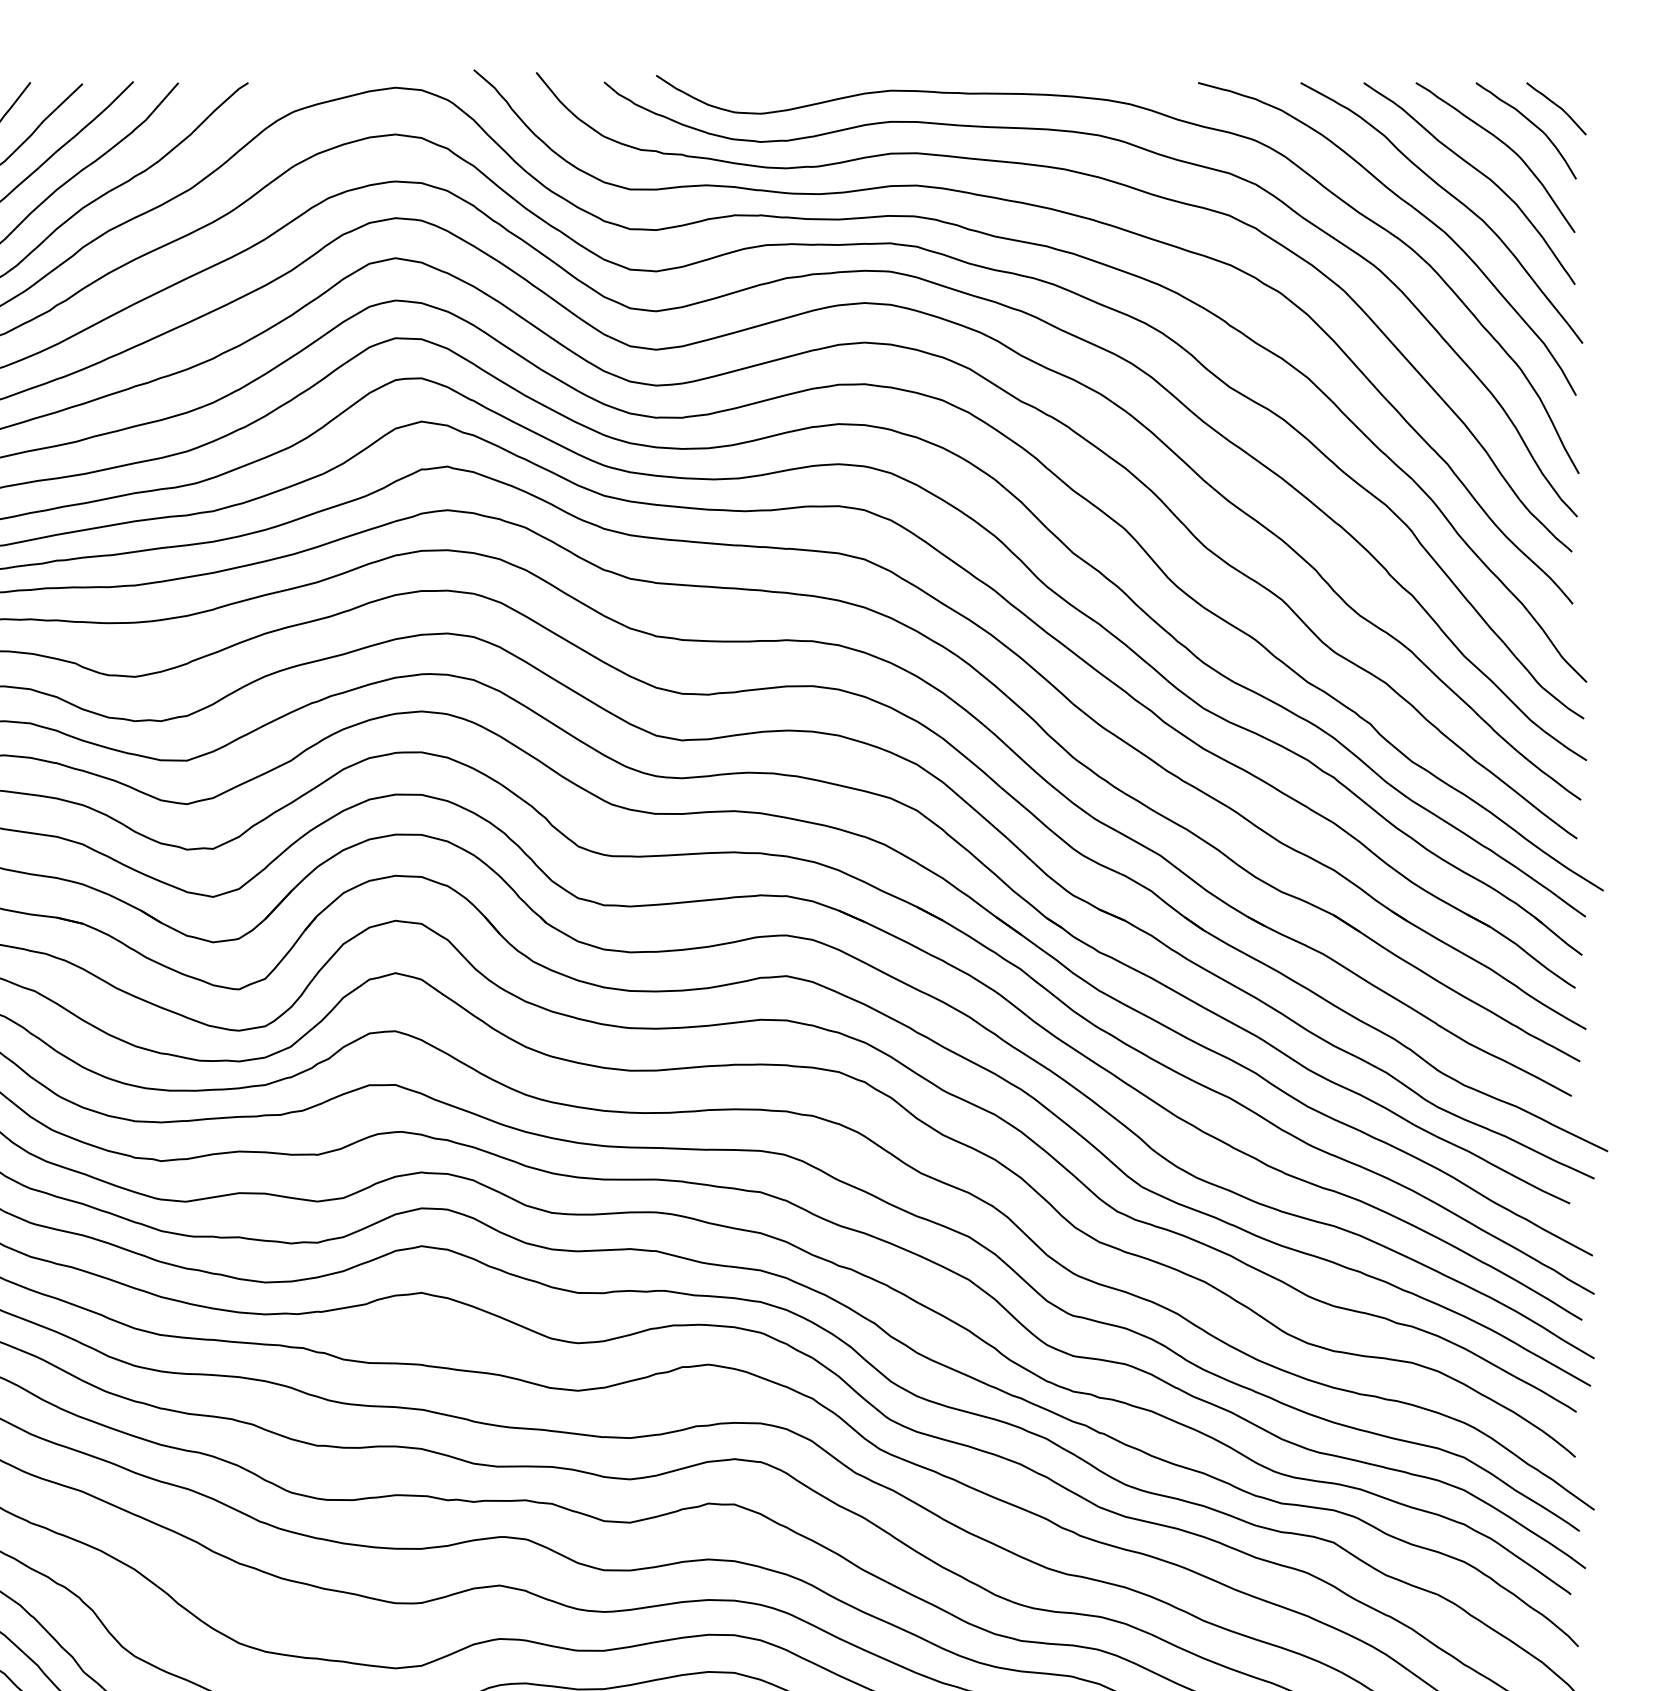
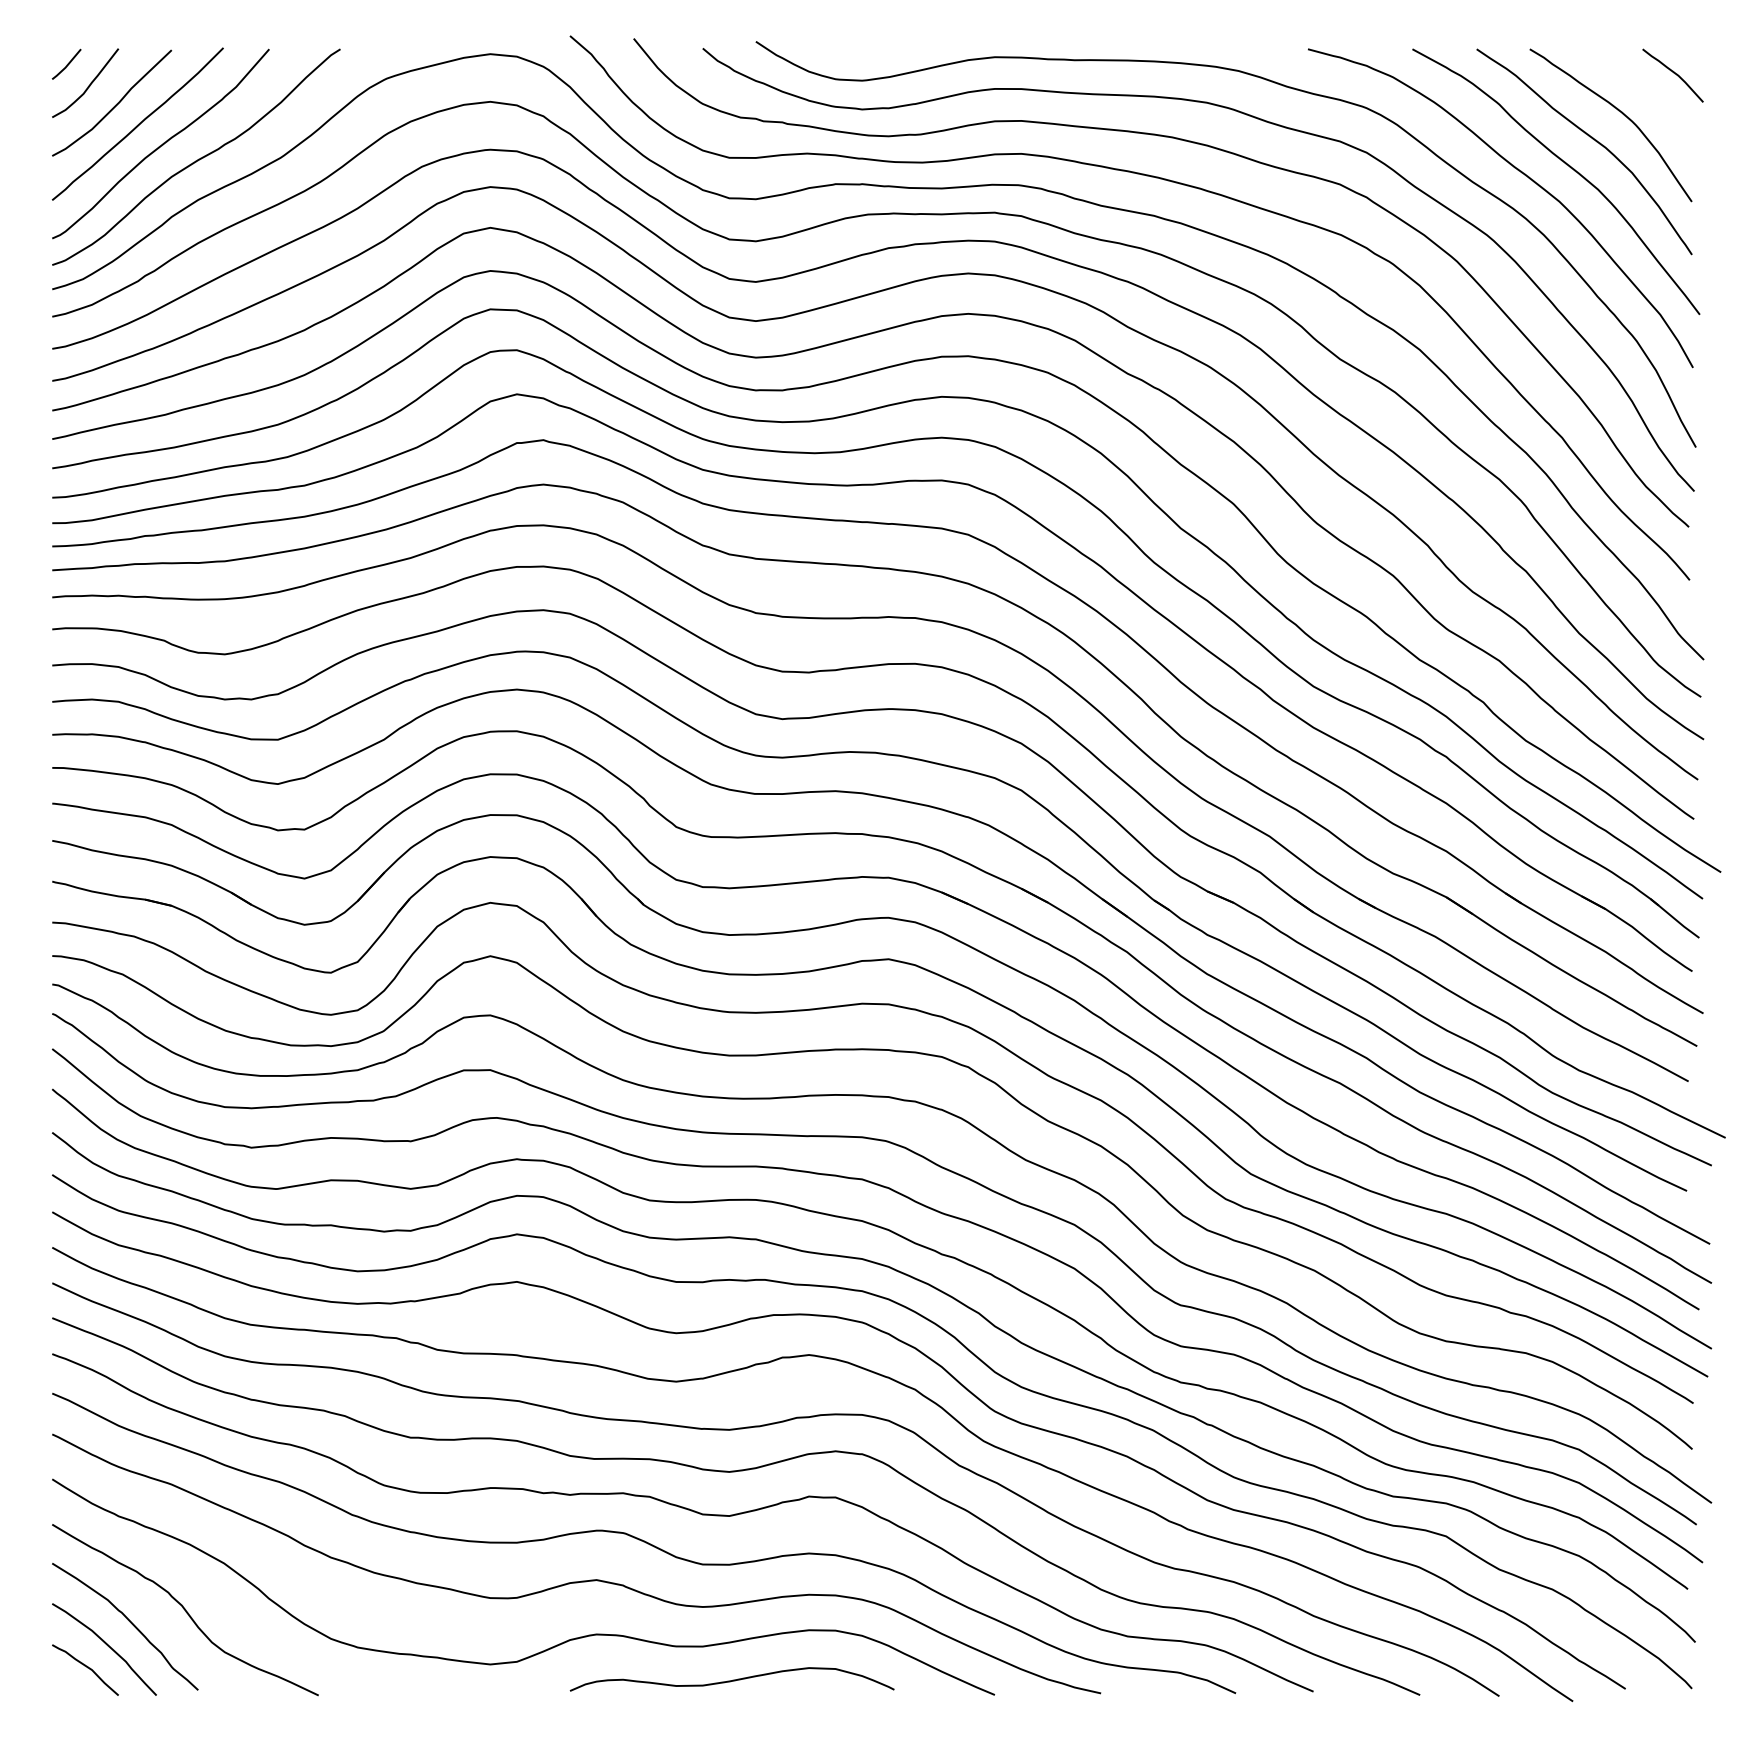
curve: (1531, 123) -> (1647, 90), removed

